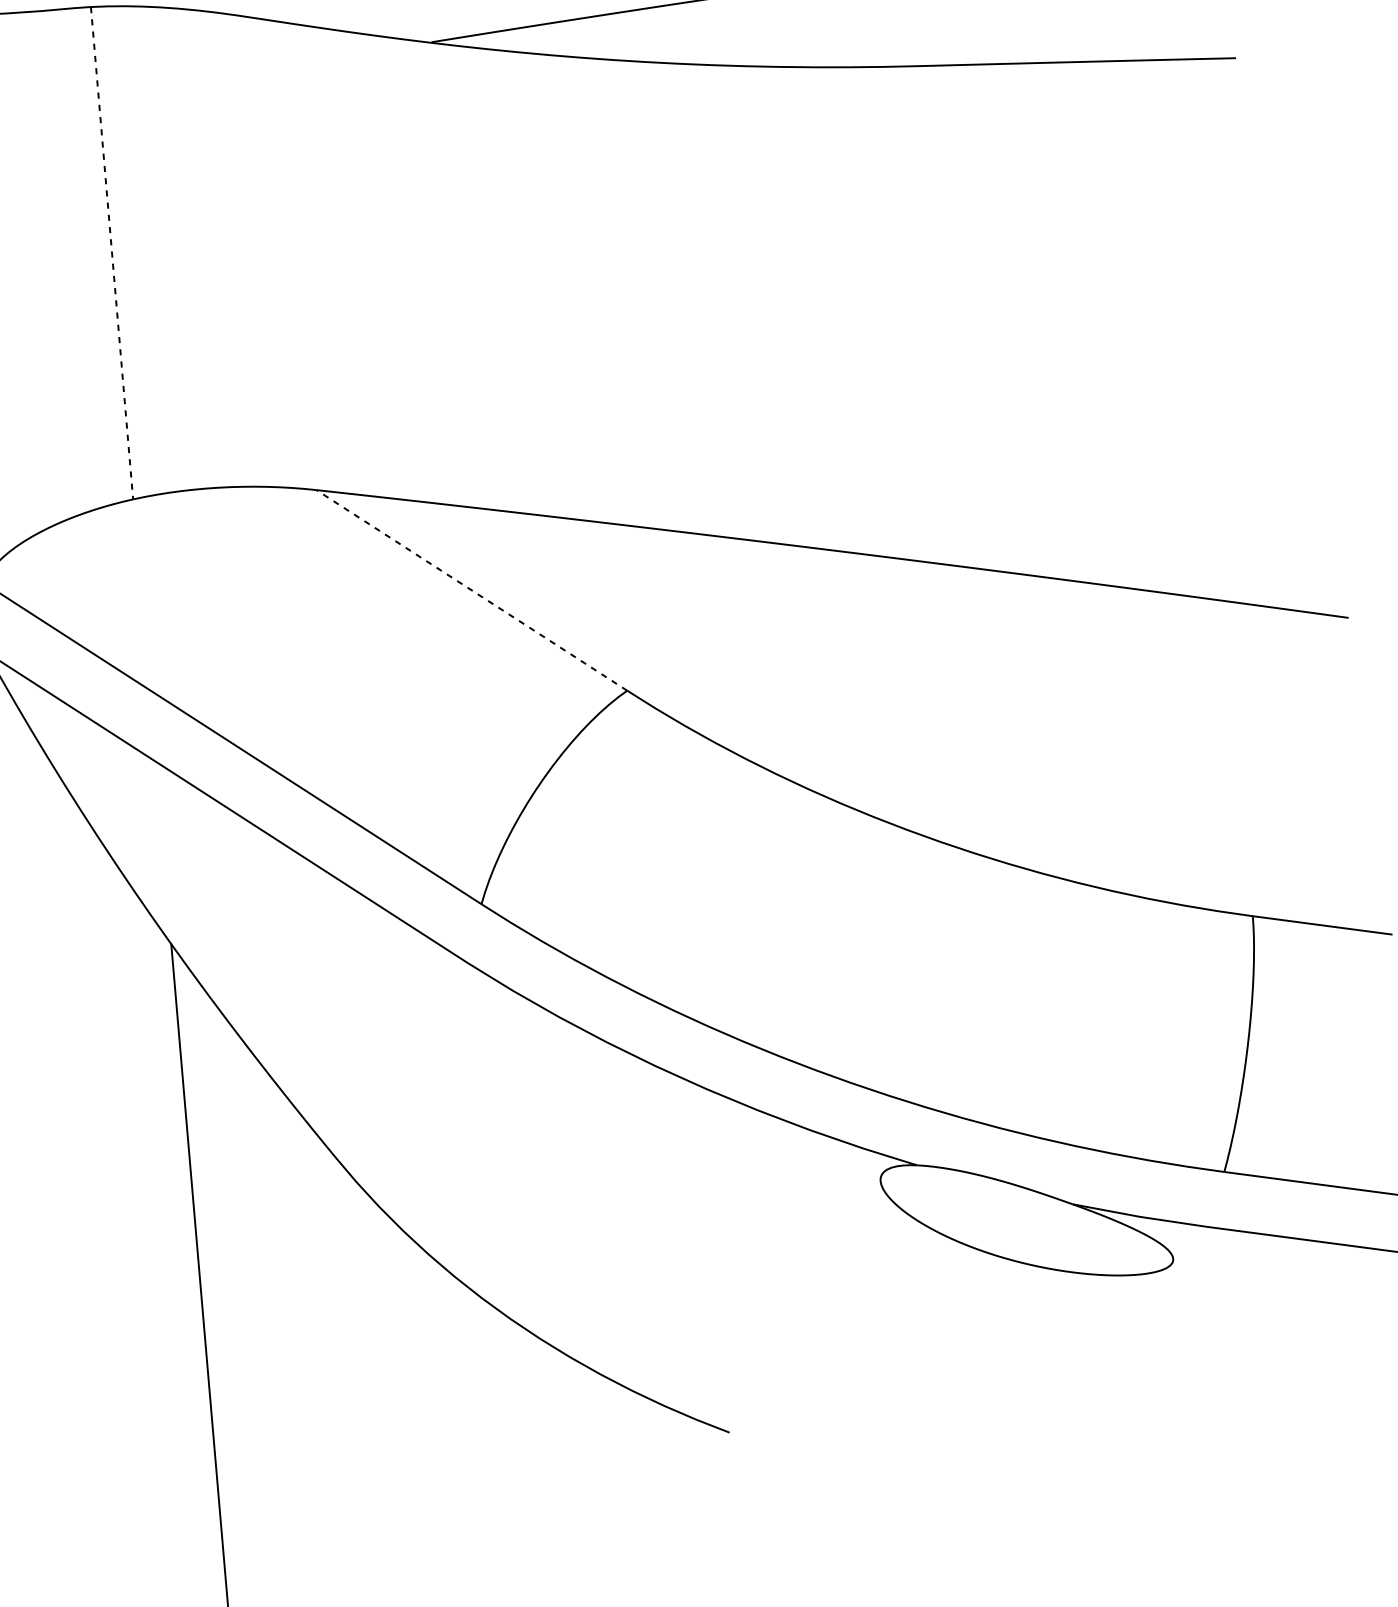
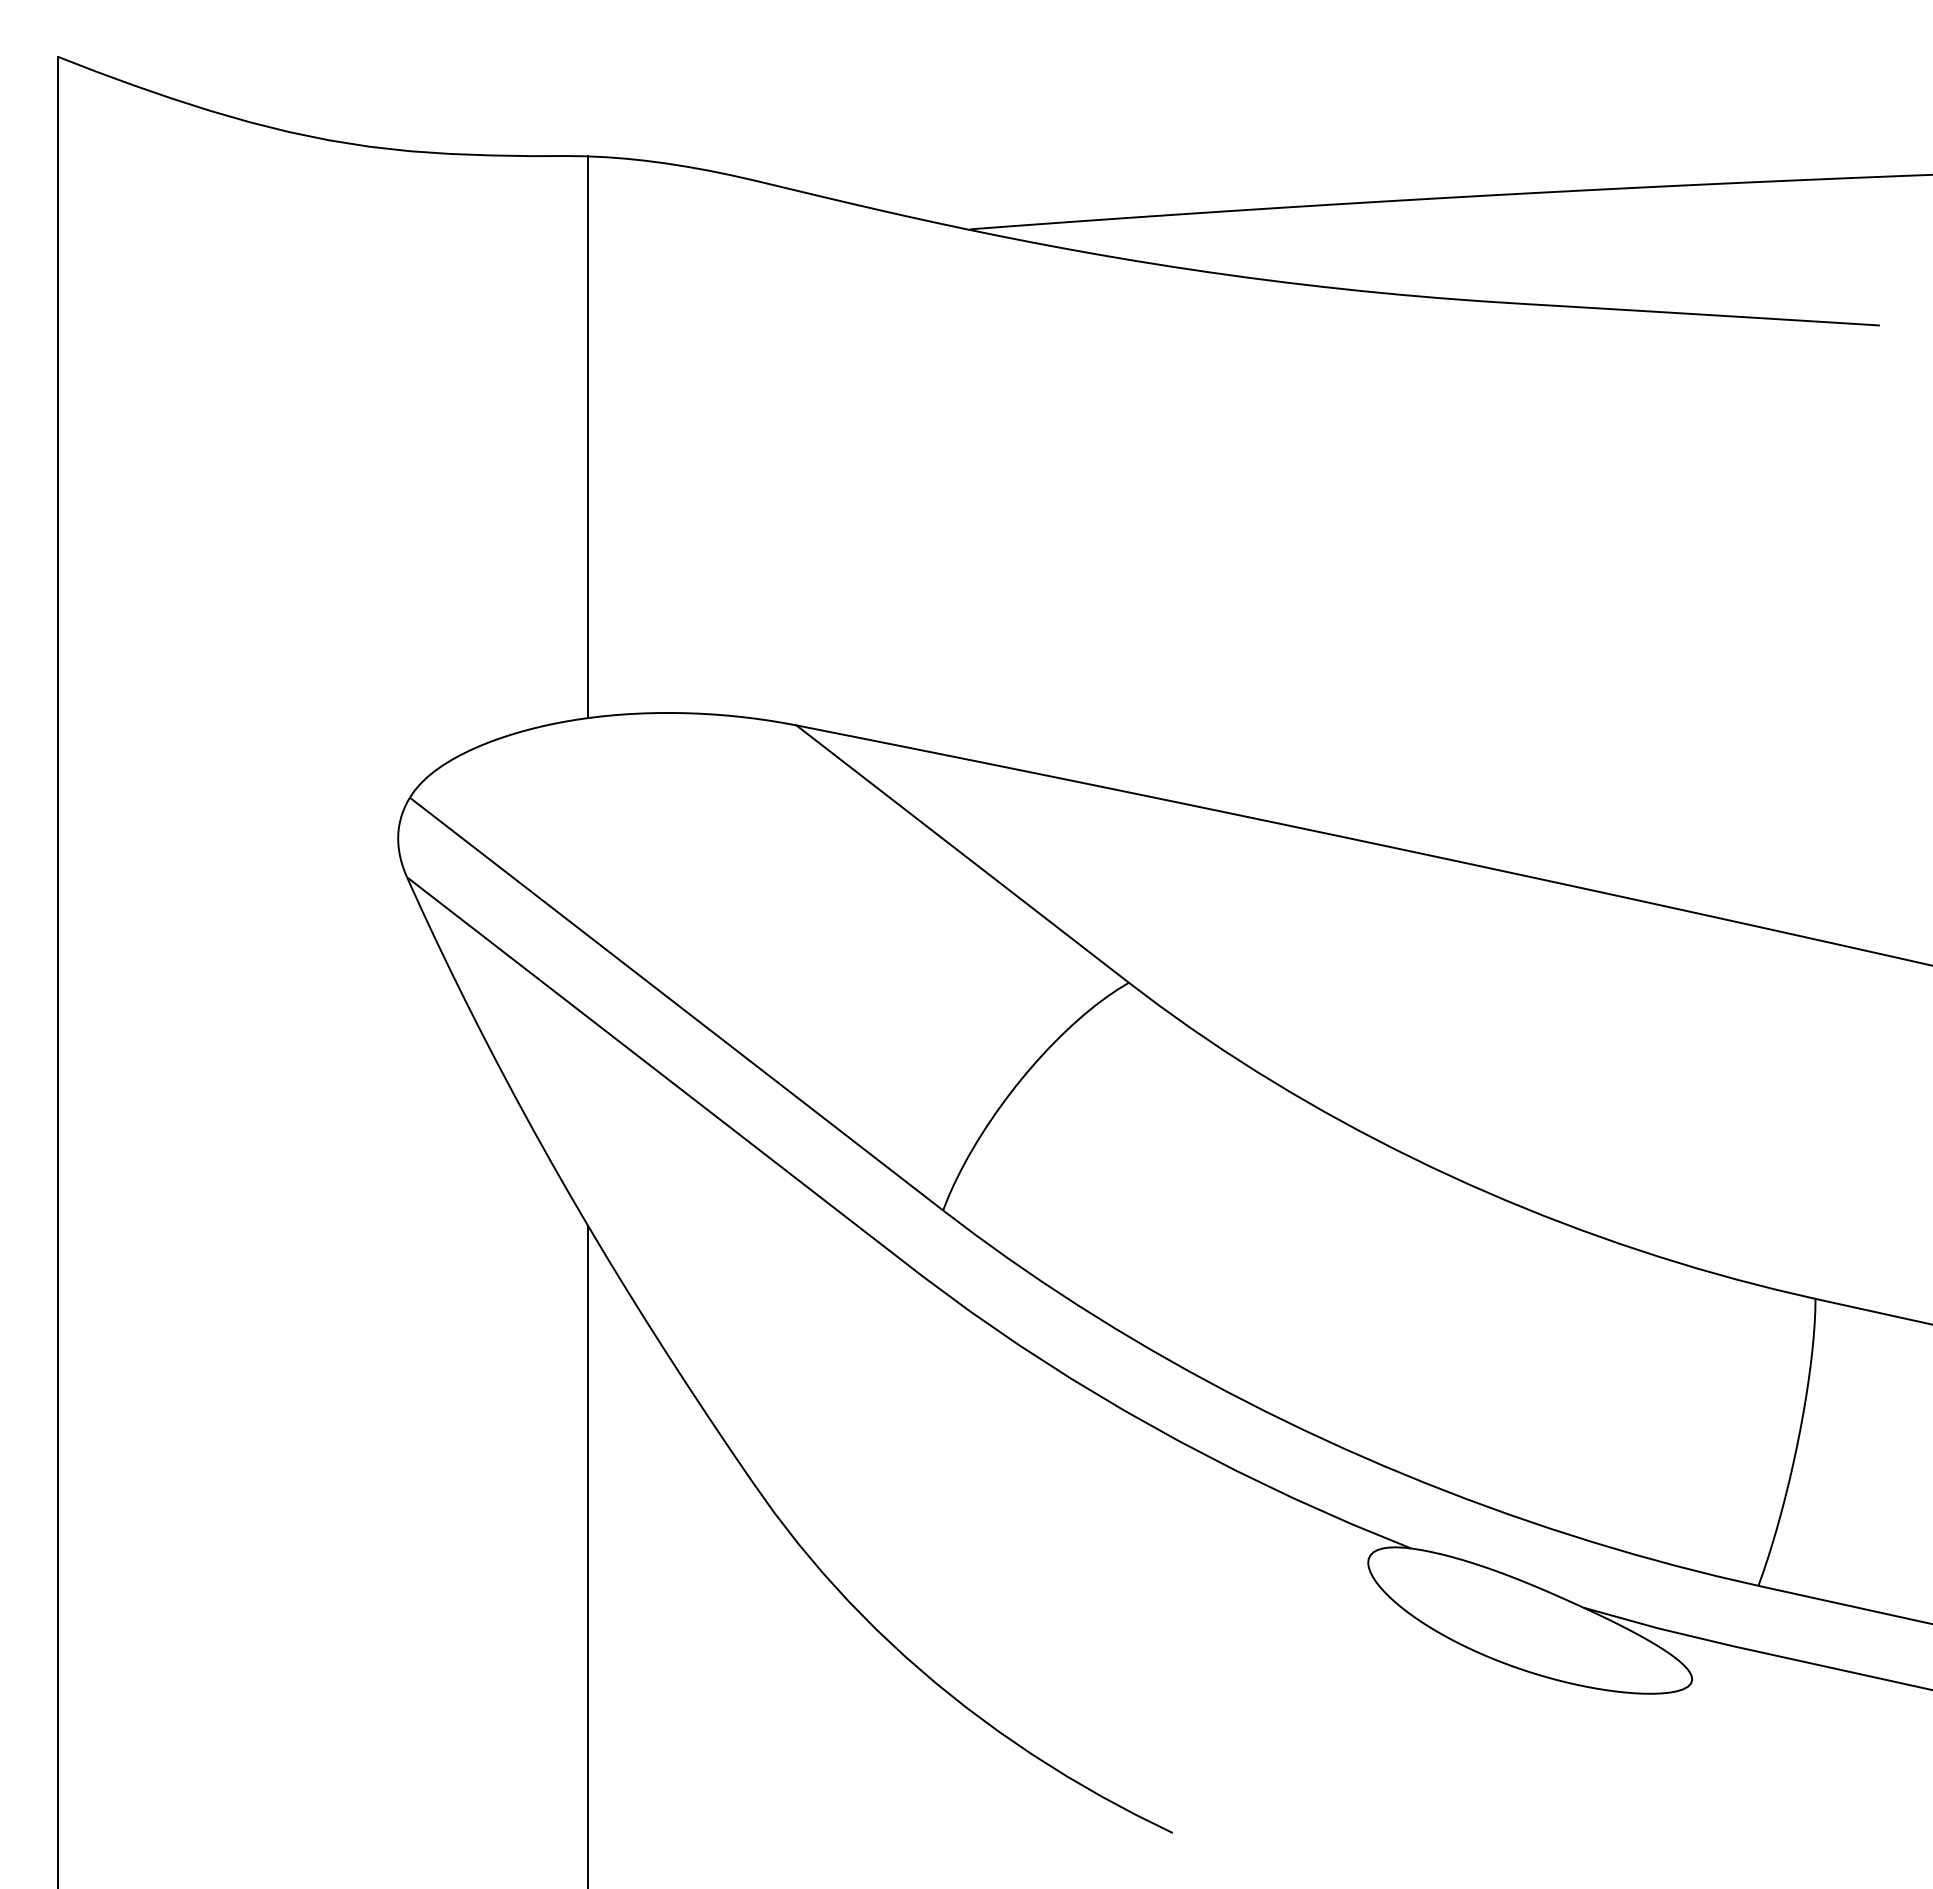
line: (111, 253) -> (587, 437), dashed -> solid
line: (471, 589) -> (962, 853), dashed -> solid

